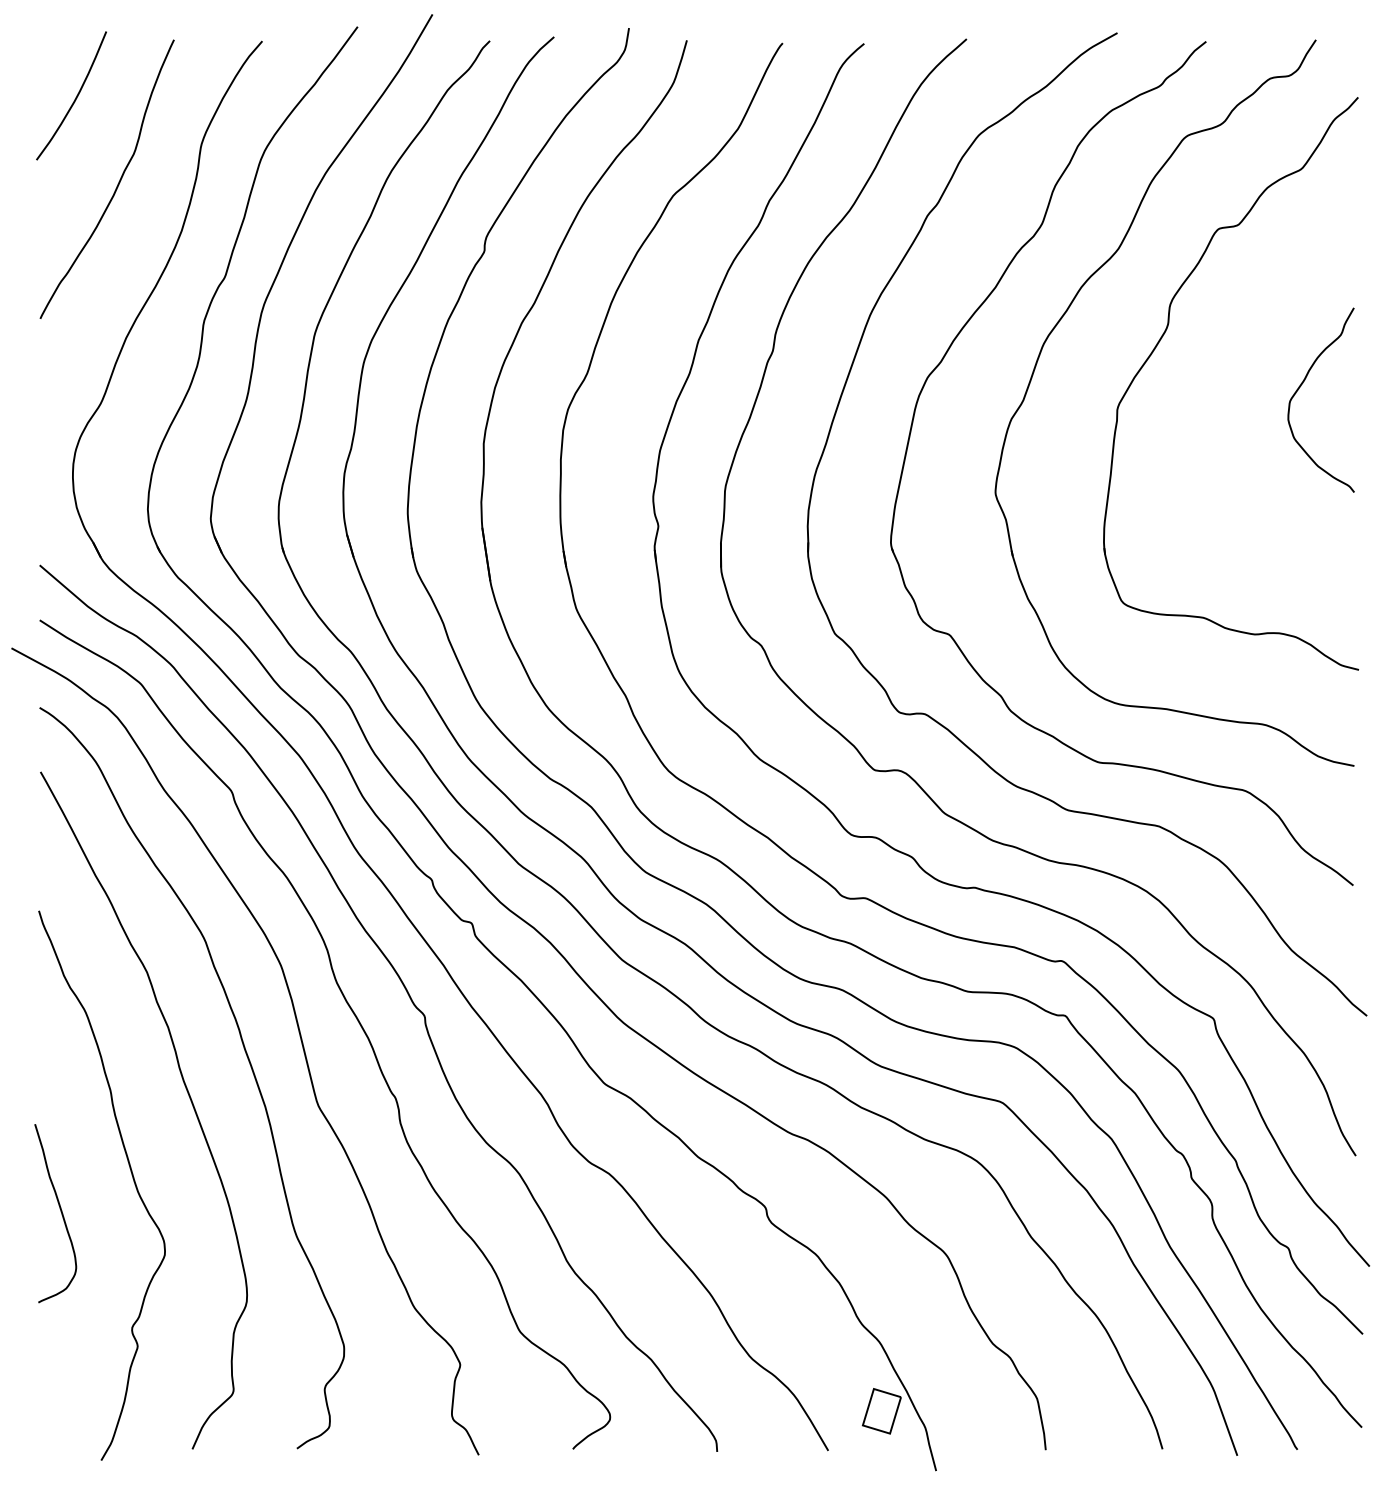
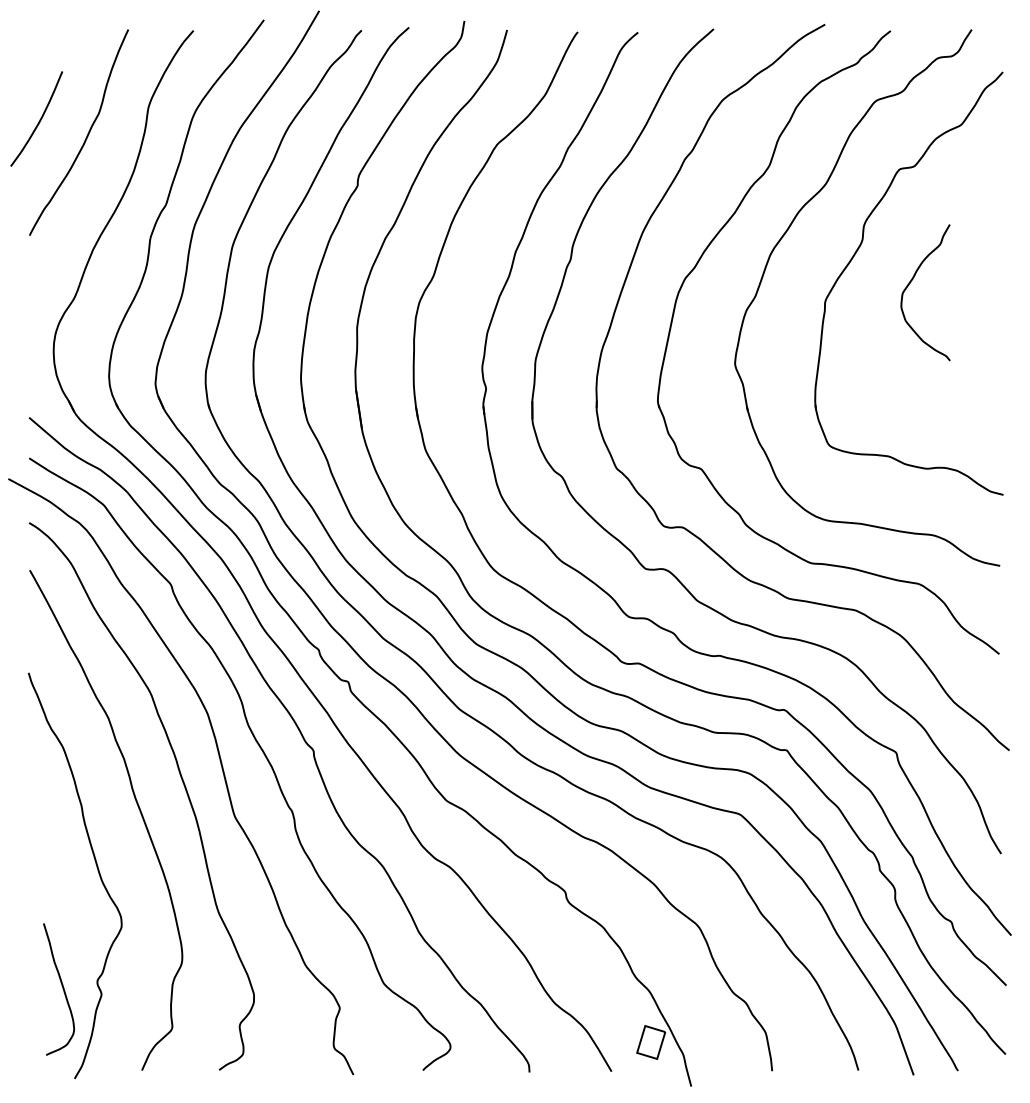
curve: (75, 96) -> (39, 119), moved
curve: (1302, 386) -> (911, 282), moved
curve: (60, 1213) -> (62, 989), moved

